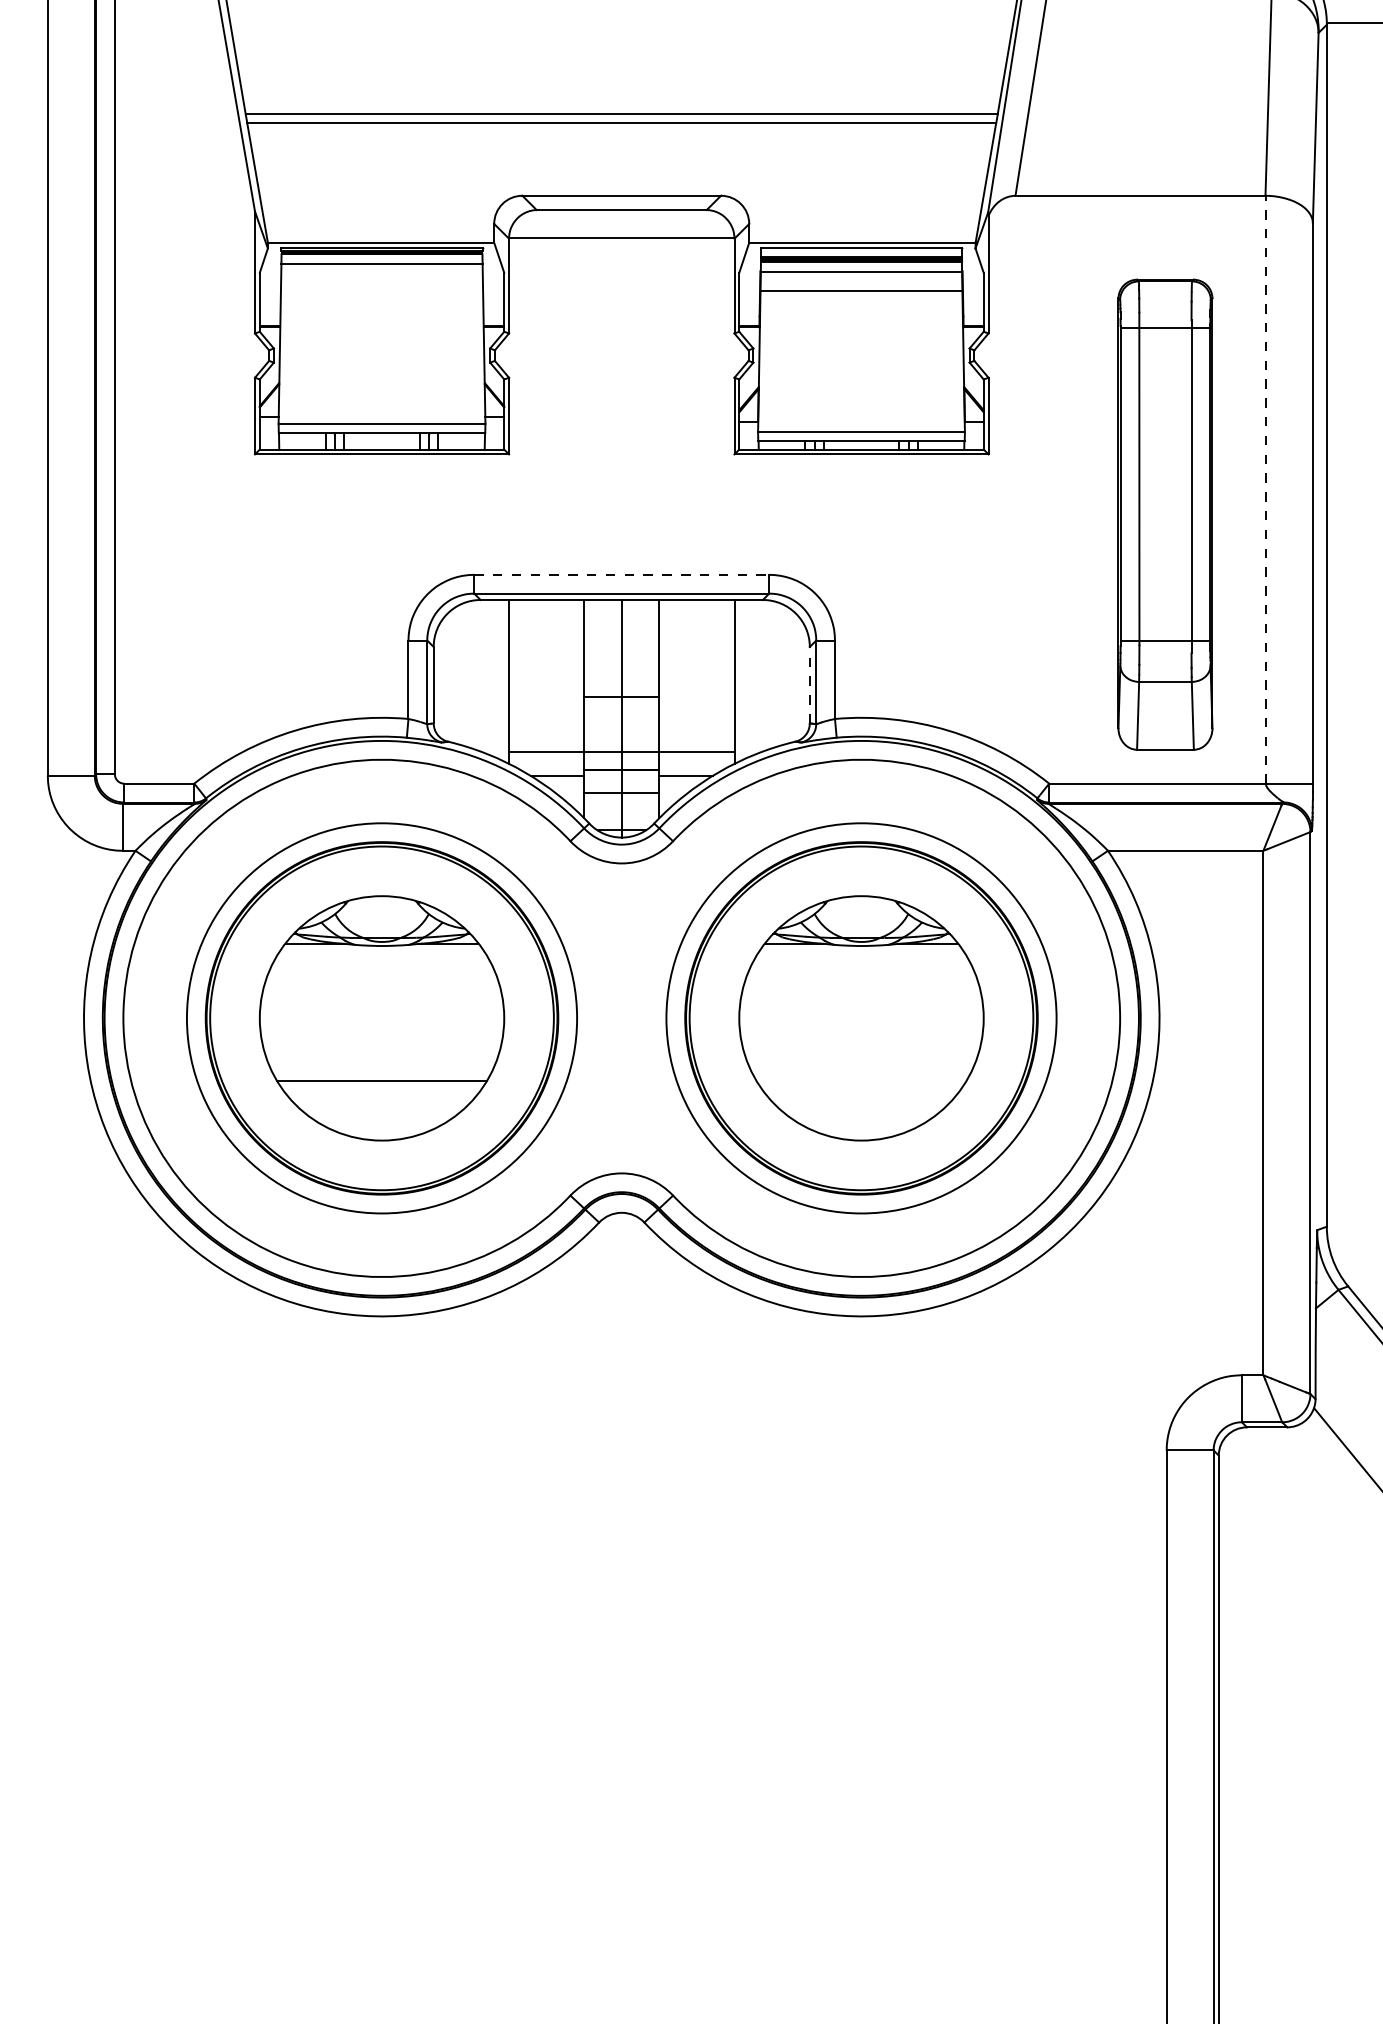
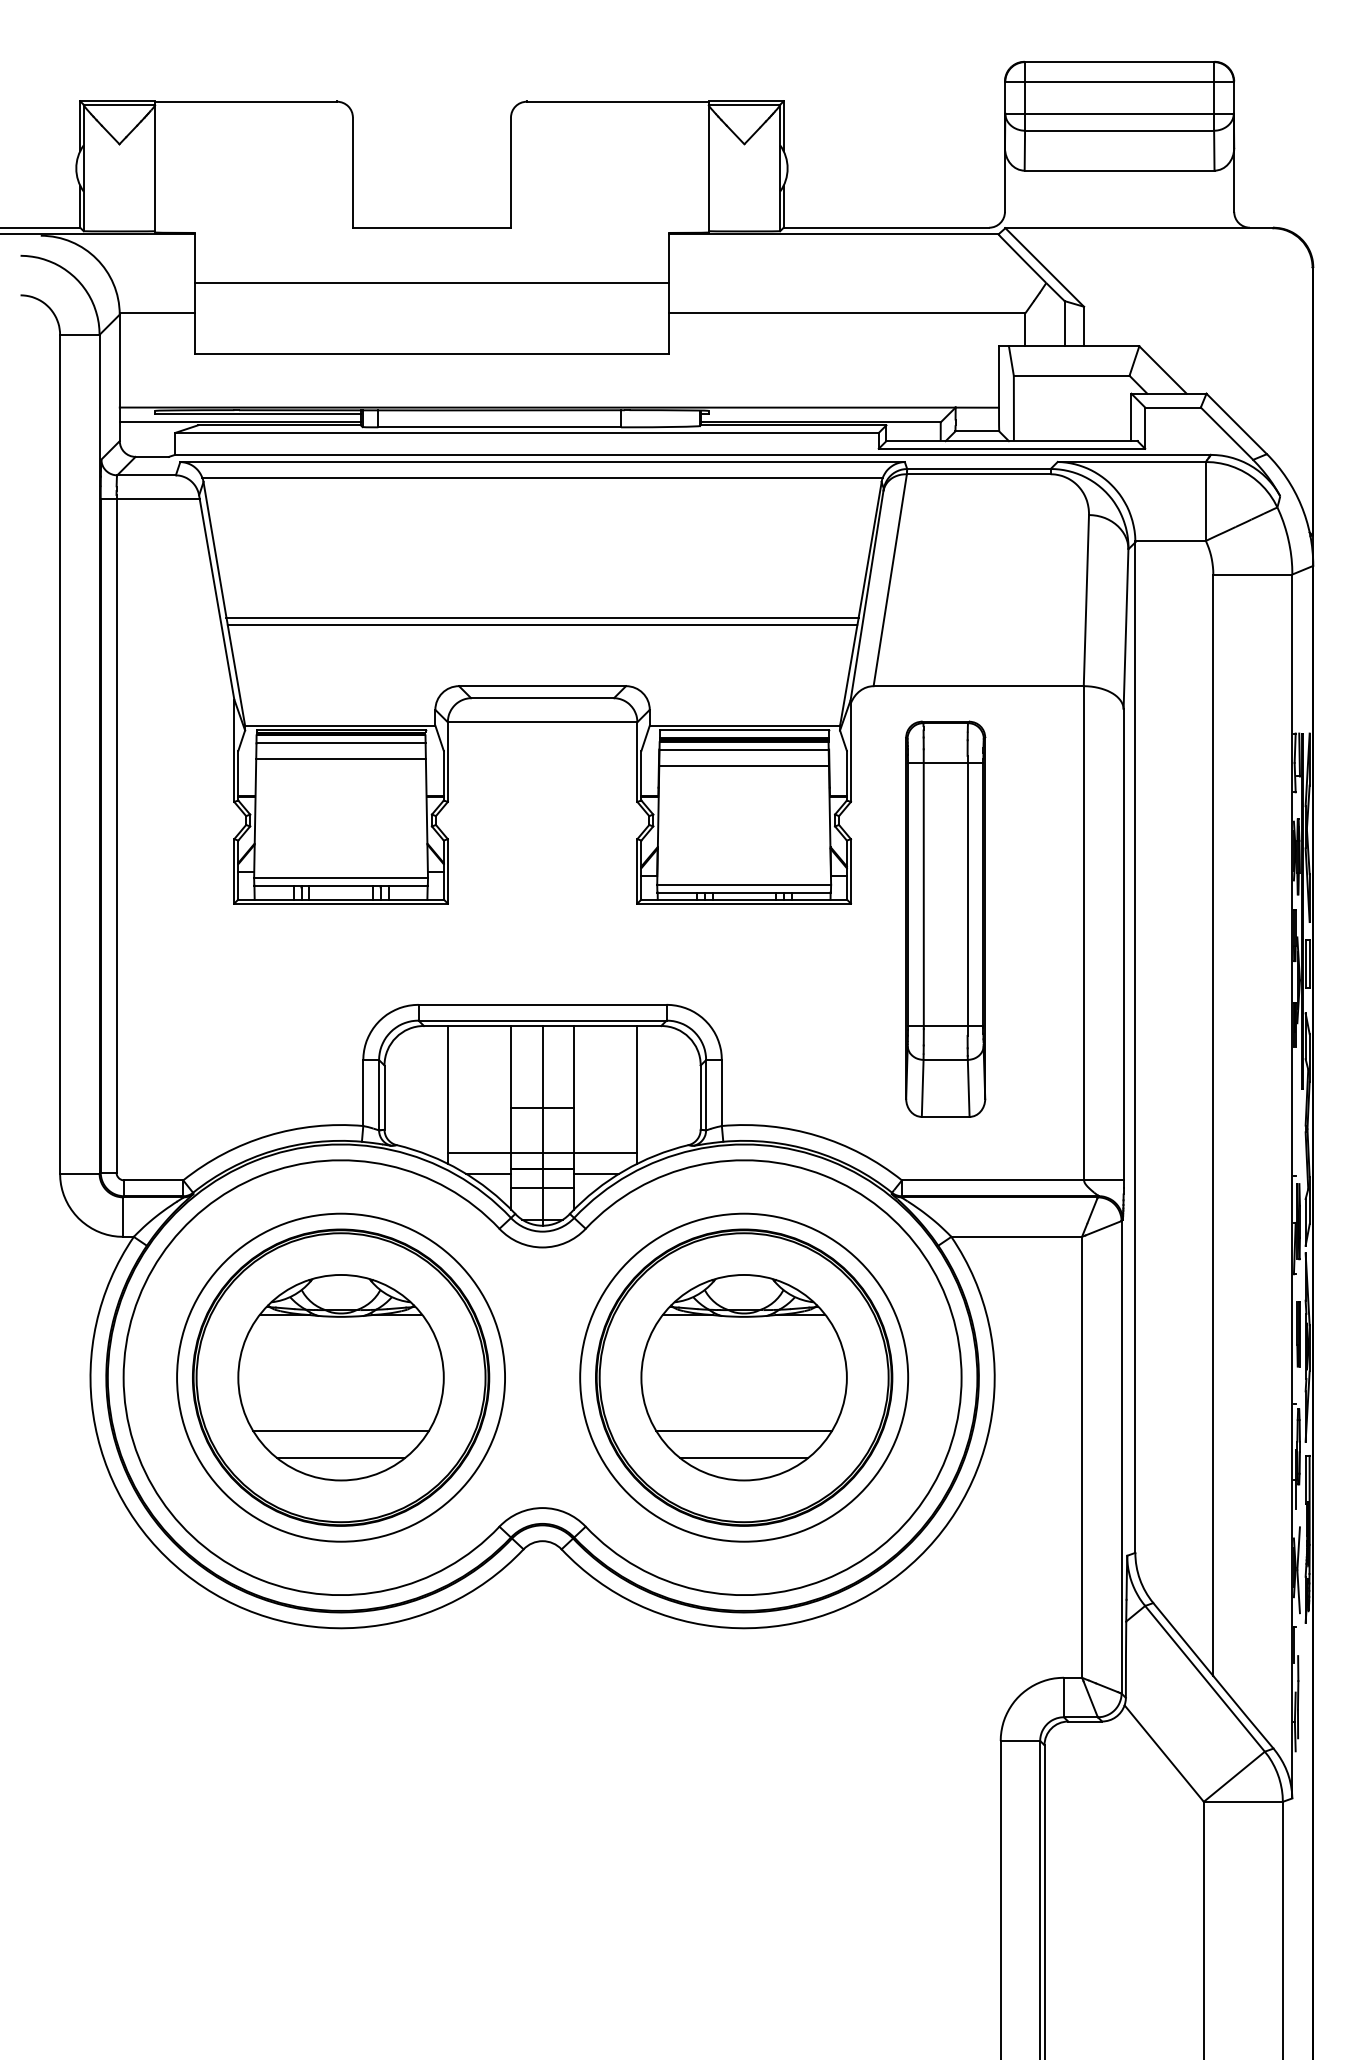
line: (381, 283) -> (340, 759), added
line: (1266, 488) -> (1084, 932), dashed -> solid
part: (1165, 513) -> (945, 918), moved
line: (622, 574) -> (543, 1004), dashed -> solid
line: (809, 685) -> (700, 1097), dashed -> solid
line: (861, 1081) -> (744, 1430), added
line: (381, 1113) -> (340, 1457), added
line: (860, 1113) -> (743, 1457), added

